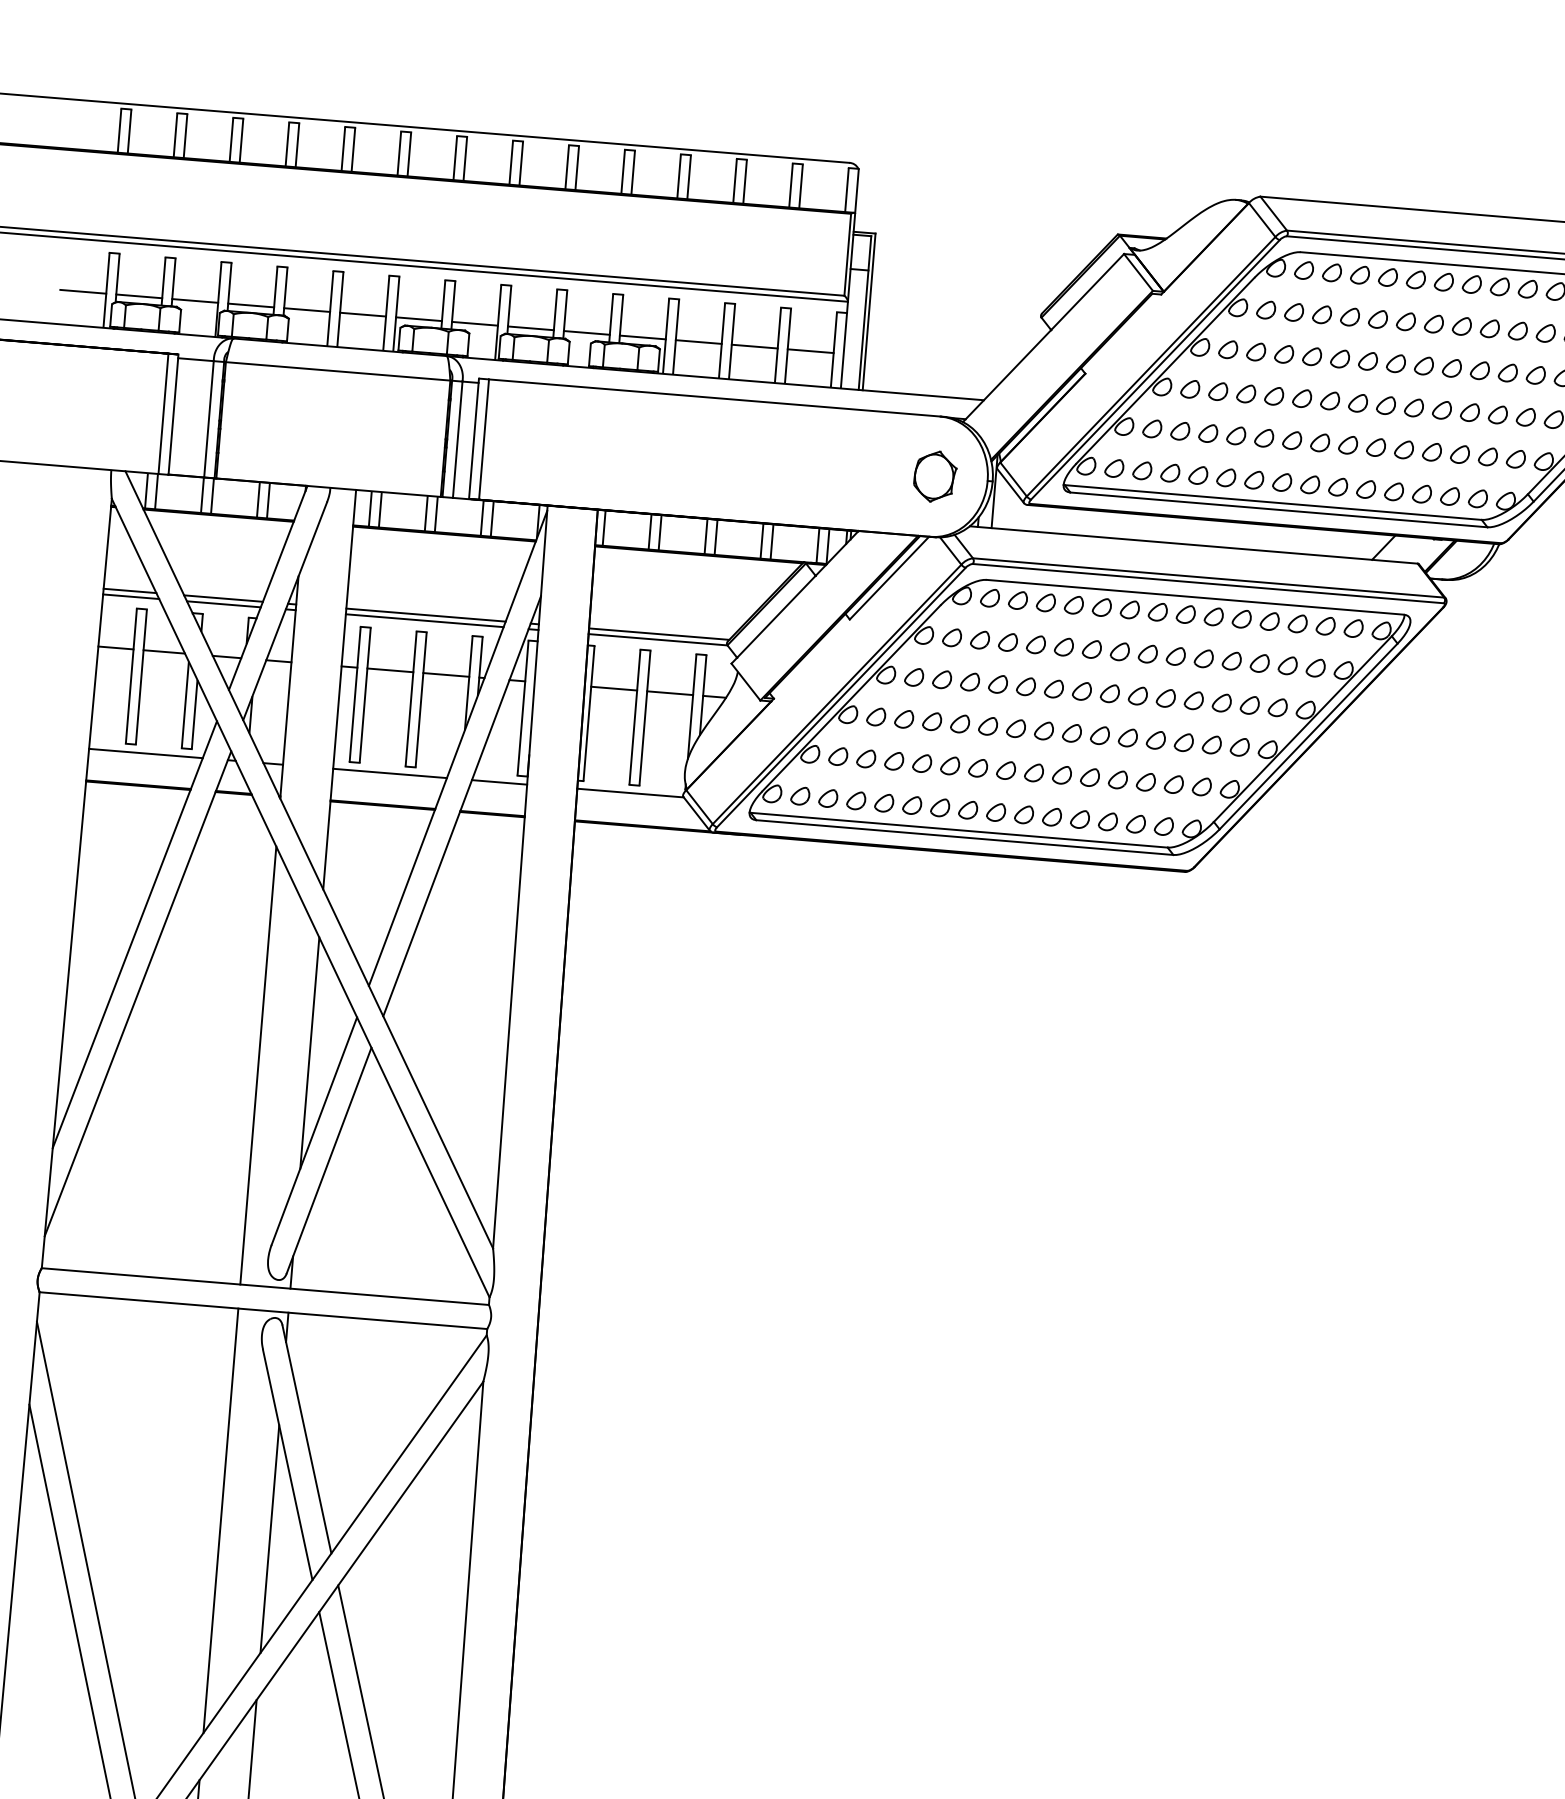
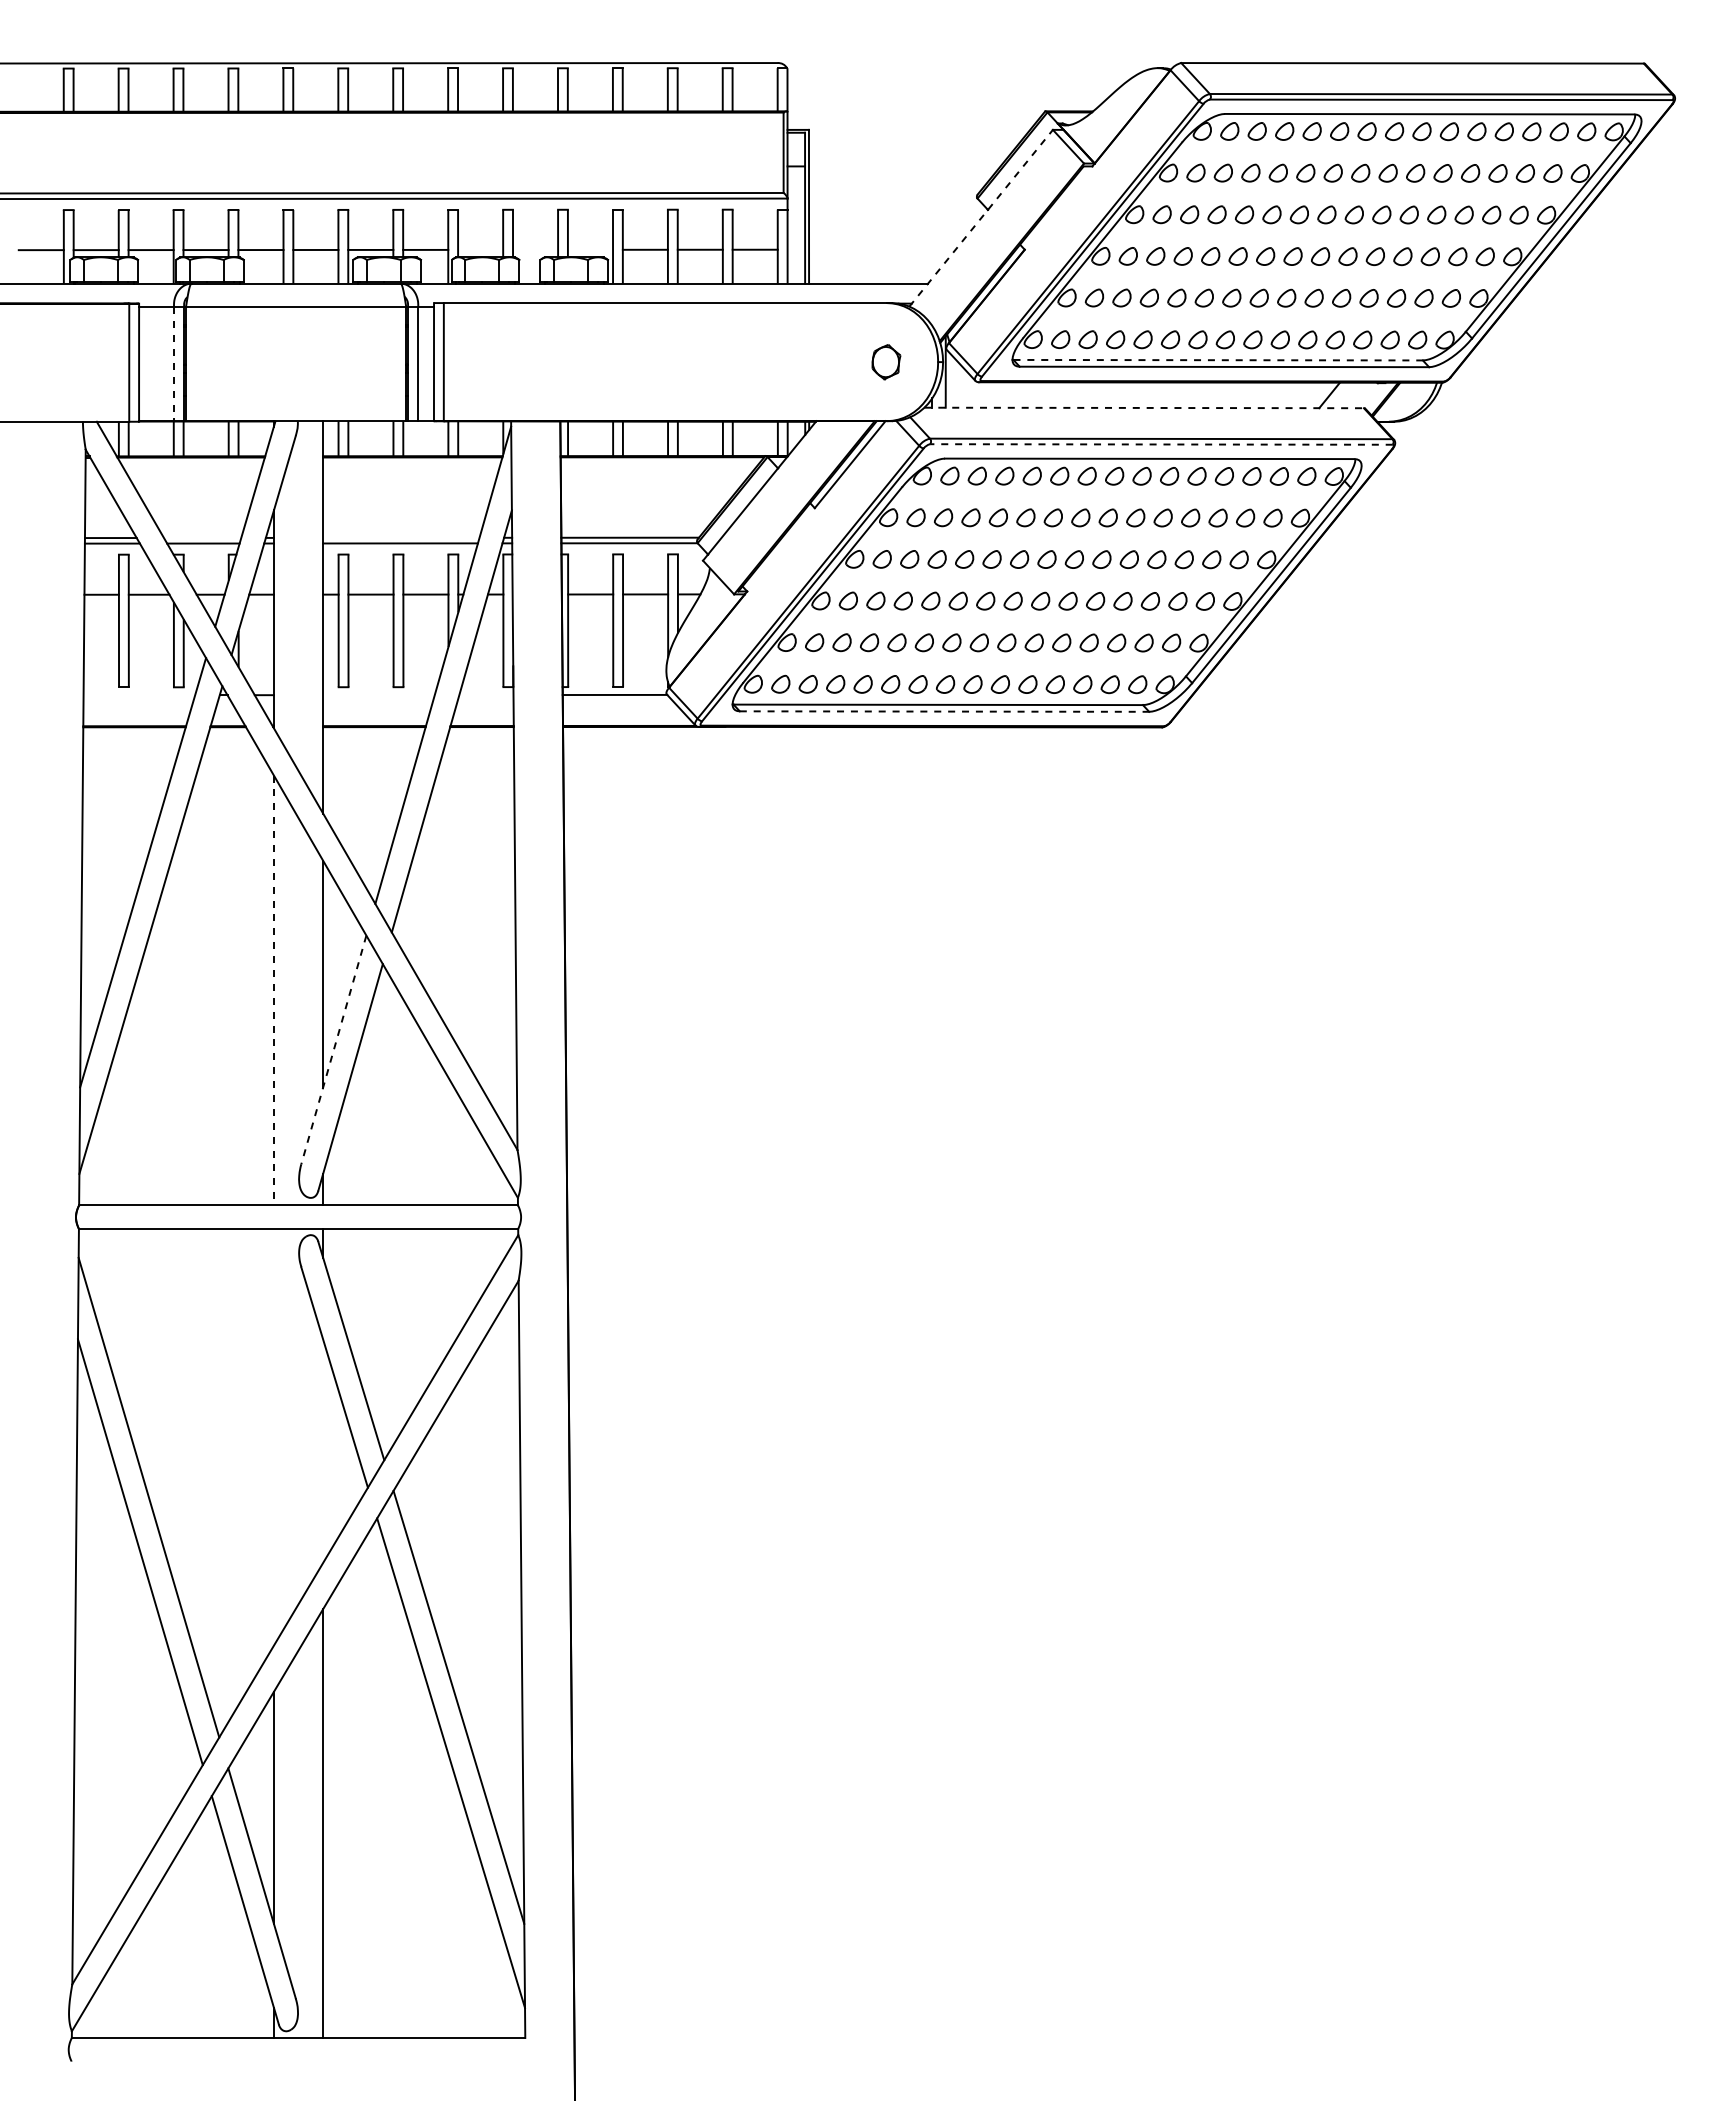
line: (530, 327) -> (480, 249), removed
line: (586, 332) -> (535, 249), removed
line: (642, 337) -> (590, 249), removed
line: (1043, 338) -> (981, 218), solid -> dashed
line: (209, 419) -> (174, 364), solid -> dashed
part: (935, 476) -> (886, 361), size x0.7
line: (1273, 502) -> (1218, 360), solid -> dashed
line: (1194, 544) -> (1144, 407), solid -> dashed
line: (1207, 583) -> (1160, 444), solid -> dashed
line: (223, 598) -> (202, 537), removed
line: (426, 614) -> (401, 537), removed
line: (146, 753) -> (139, 695), removed
line: (389, 773) -> (378, 695), removed
line: (499, 782) -> (486, 695), removed
line: (964, 837) -> (944, 711), solid -> dashed
line: (257, 1065) -> (273, 990), solid -> dashed
line: (314, 1130) -> (333, 1049), solid -> dashed
line: (220, 1519) -> (273, 1436), removed
line: (270, 1538) -> (323, 1450), removed

